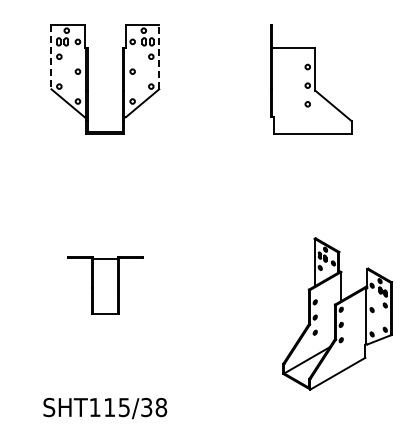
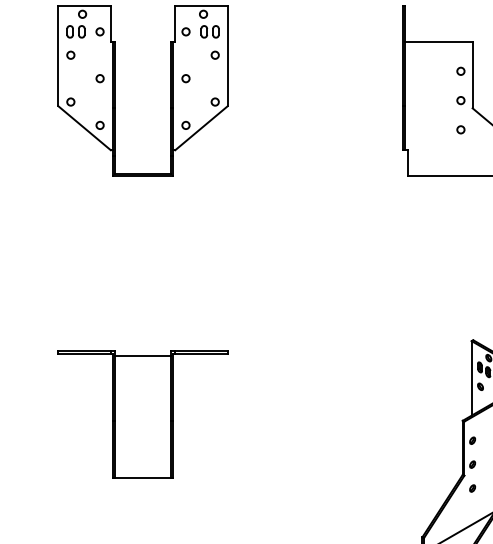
line: (159, 56) -> (228, 54), dashed -> solid
line: (51, 57) -> (58, 56), dashed -> solid
part: (104, 285) -> (141, 414), size x1.43

